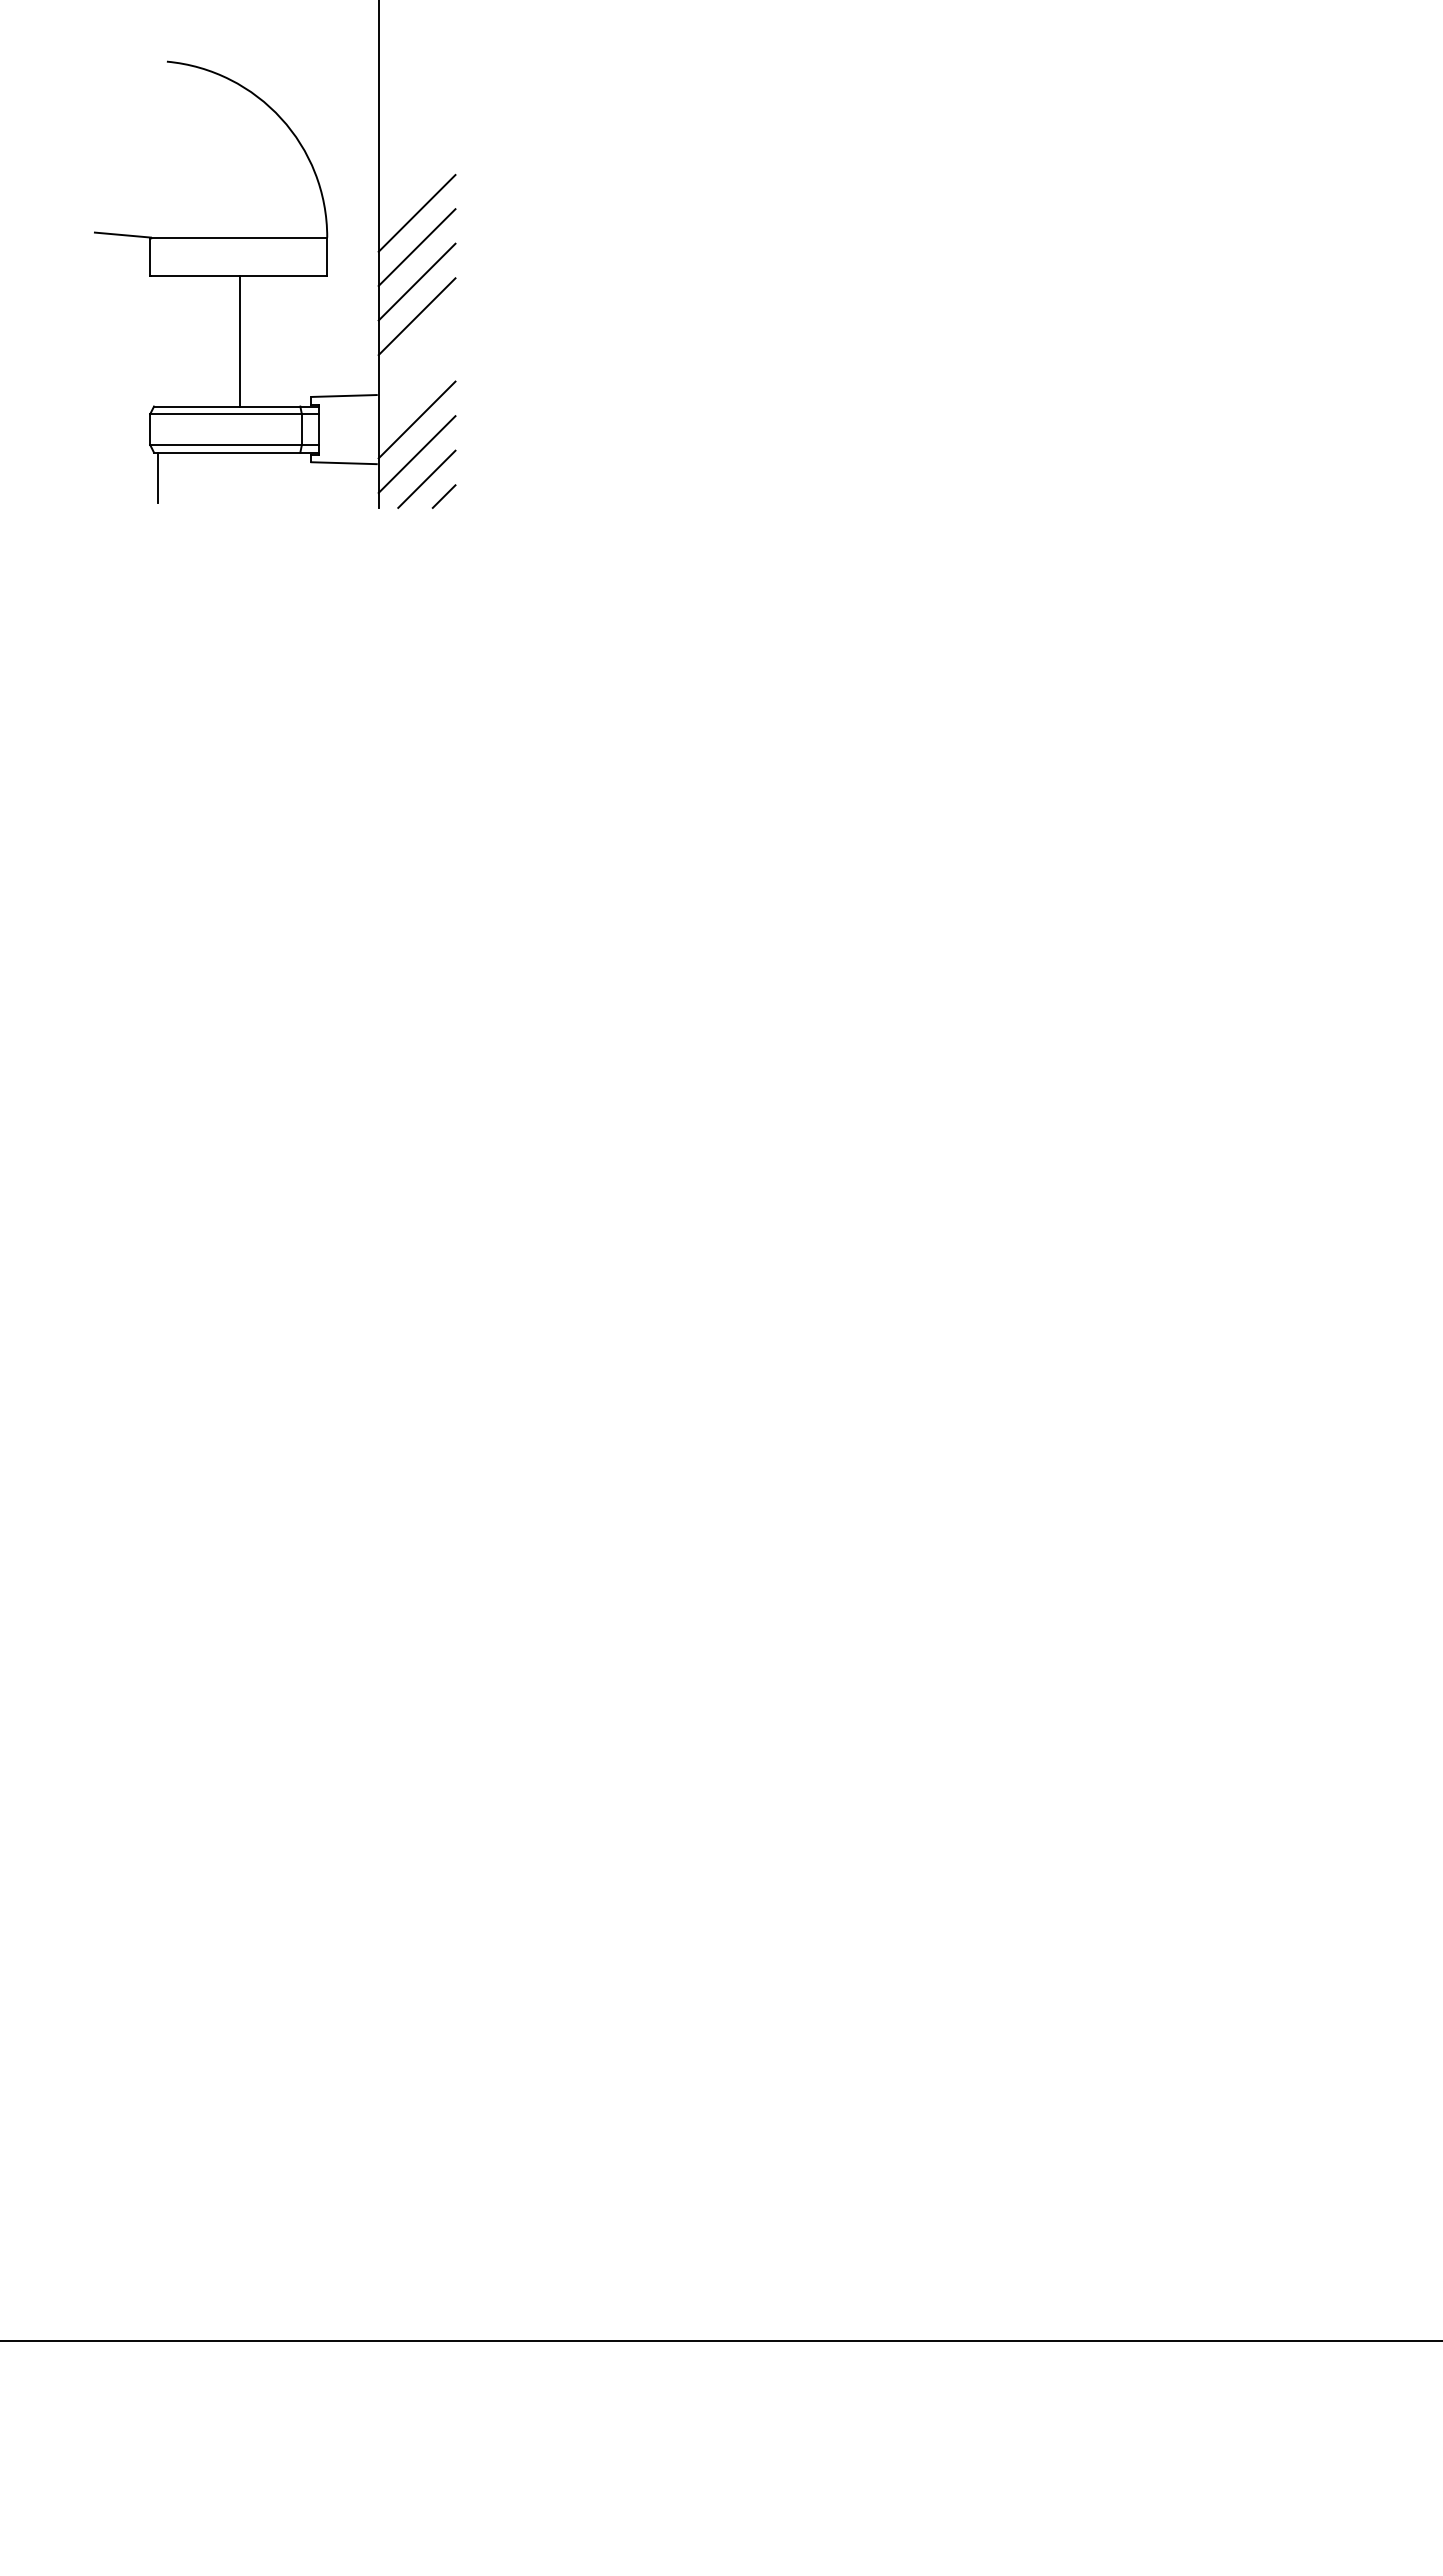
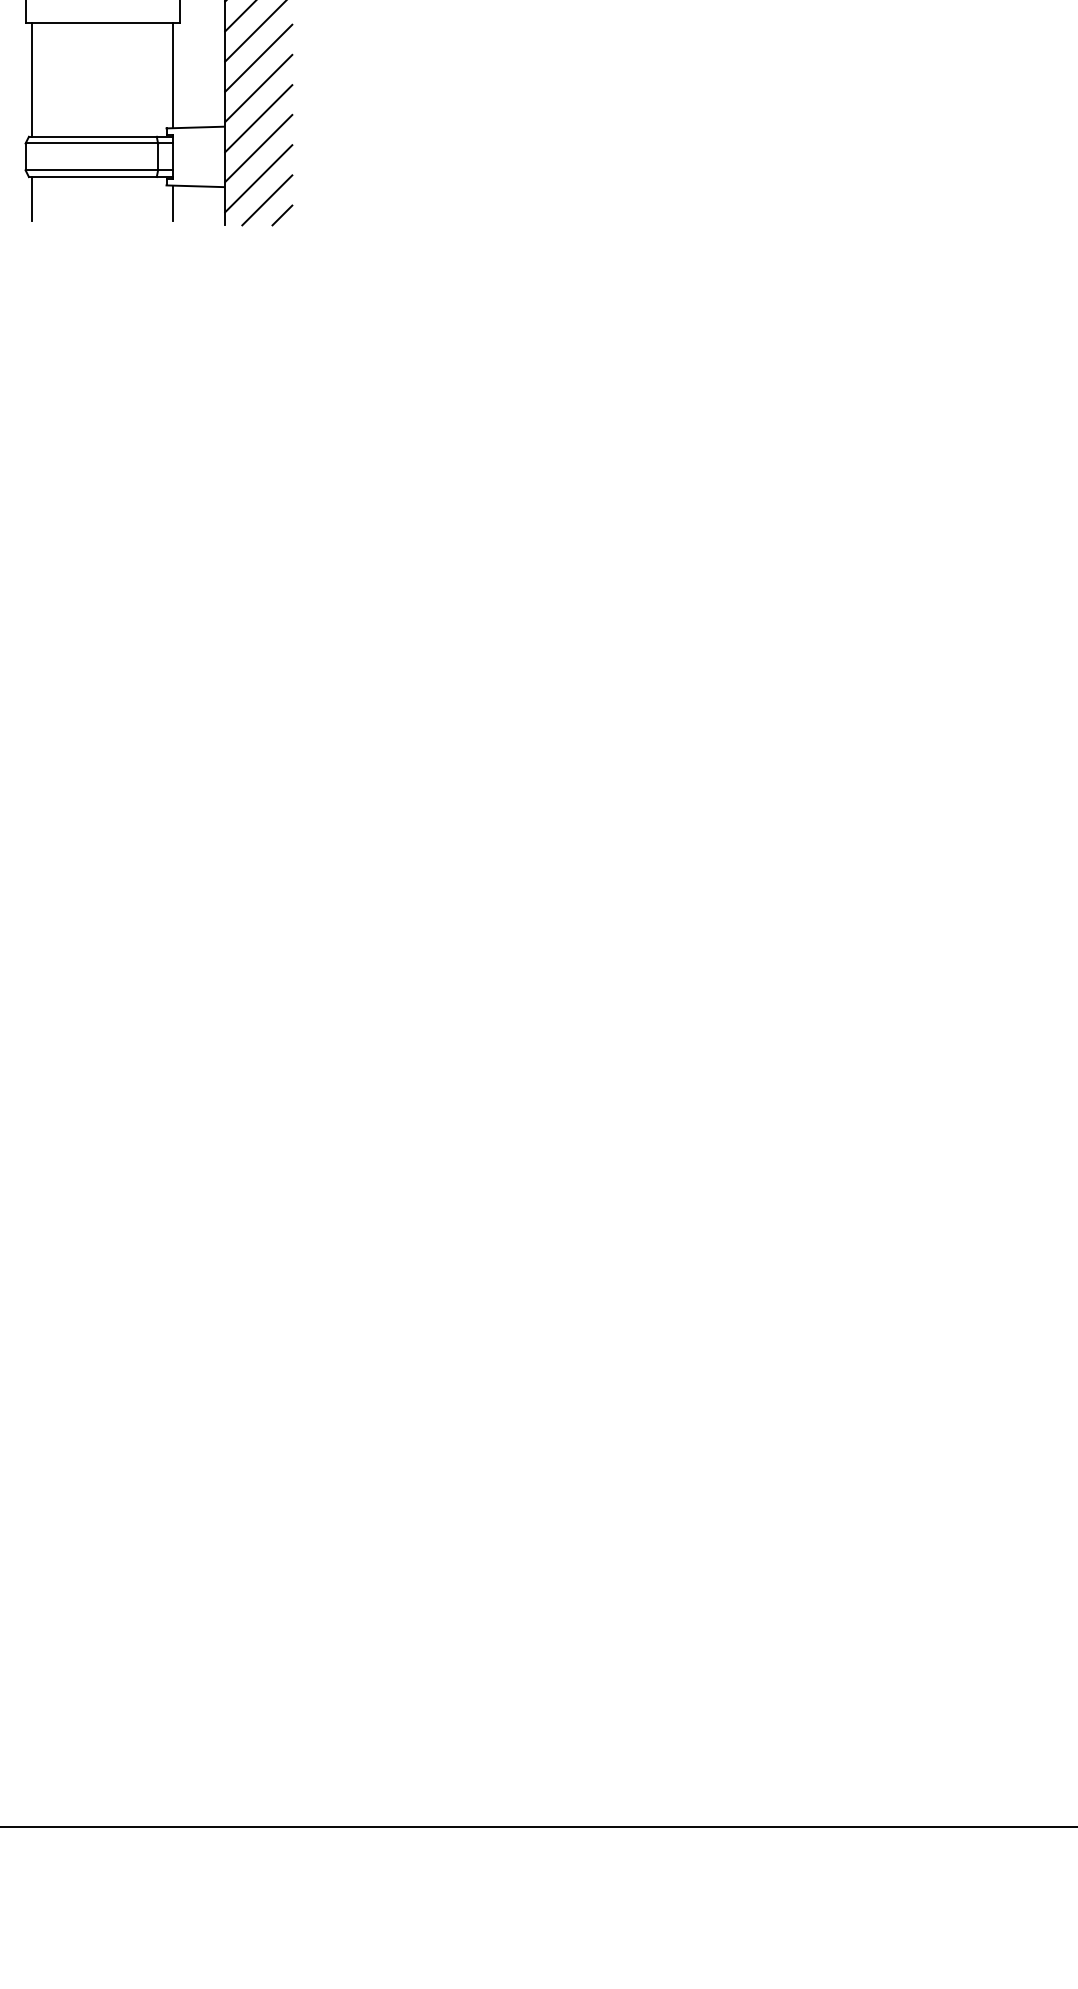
line: (319, 336) -> (173, 75), added
line: (239, 341) -> (31, 79), moved
line: (416, 350) -> (258, 87), added
line: (416, 385) -> (258, 118), added
line: (319, 482) -> (173, 203), added

